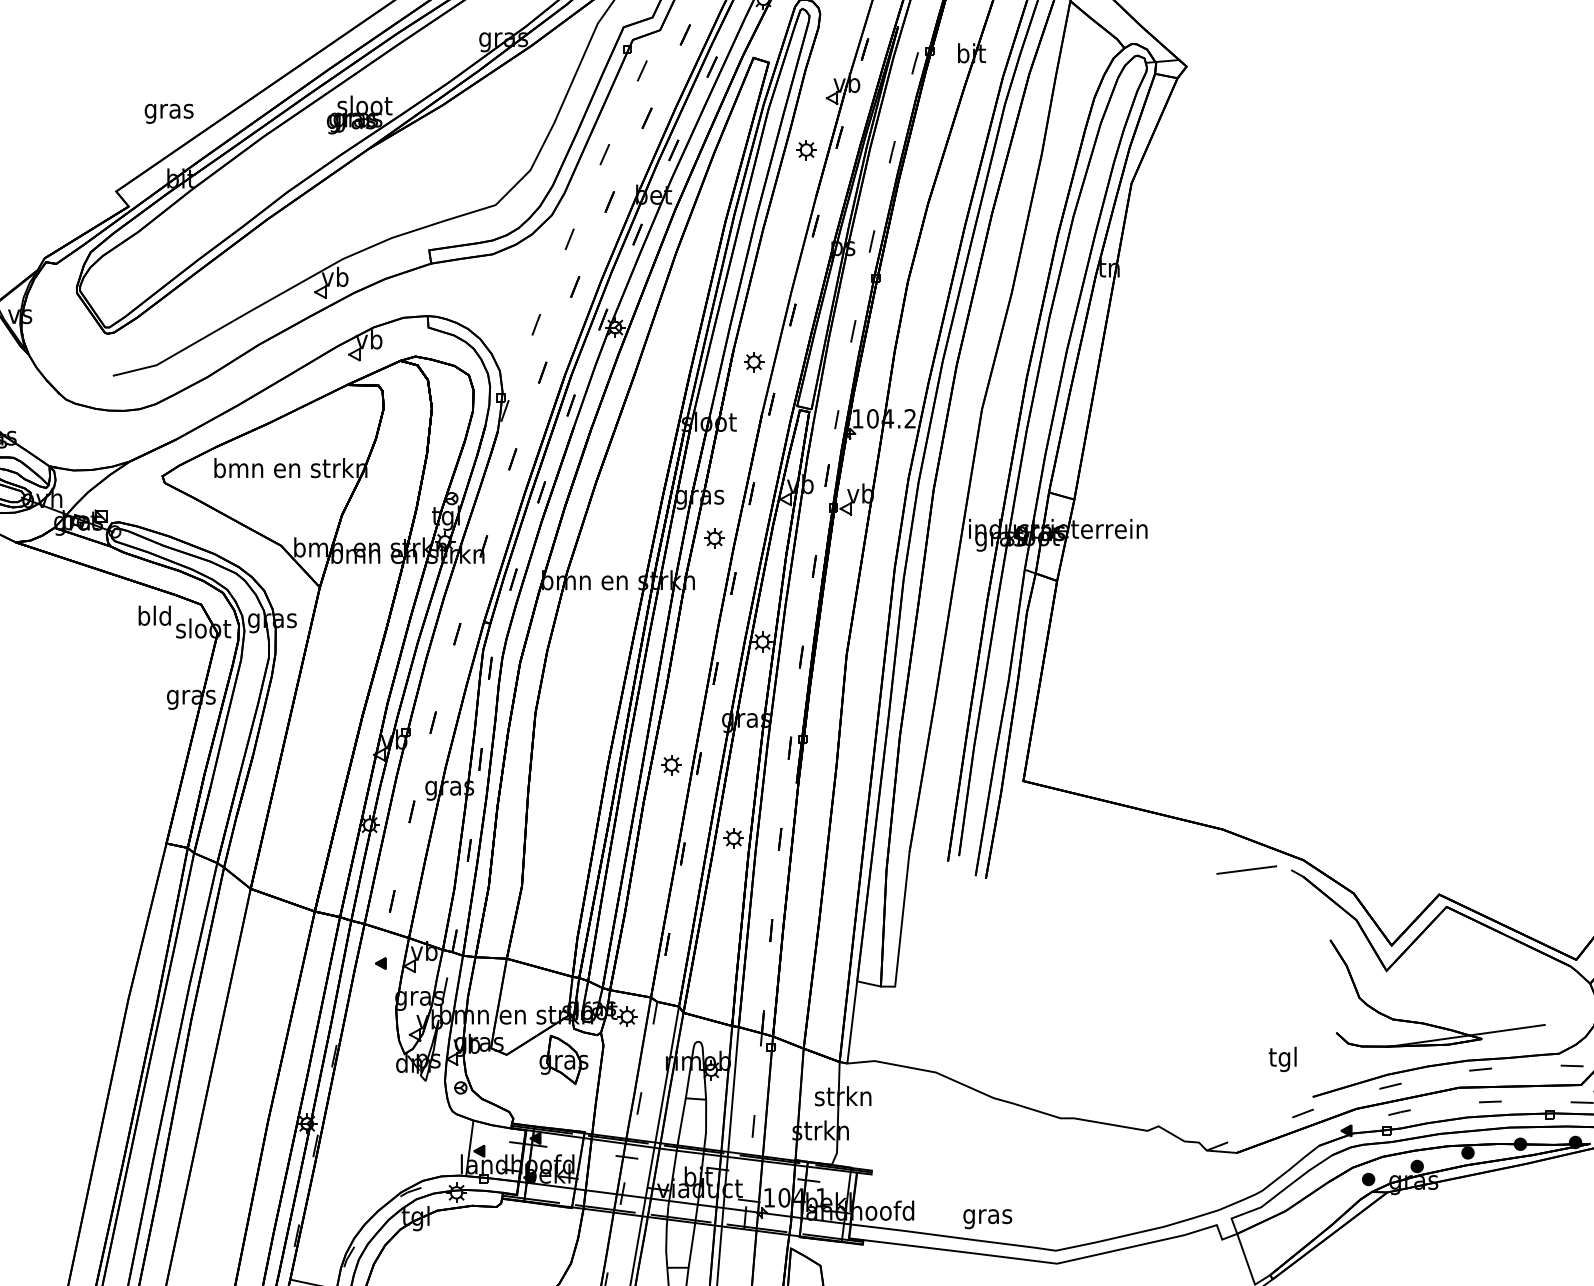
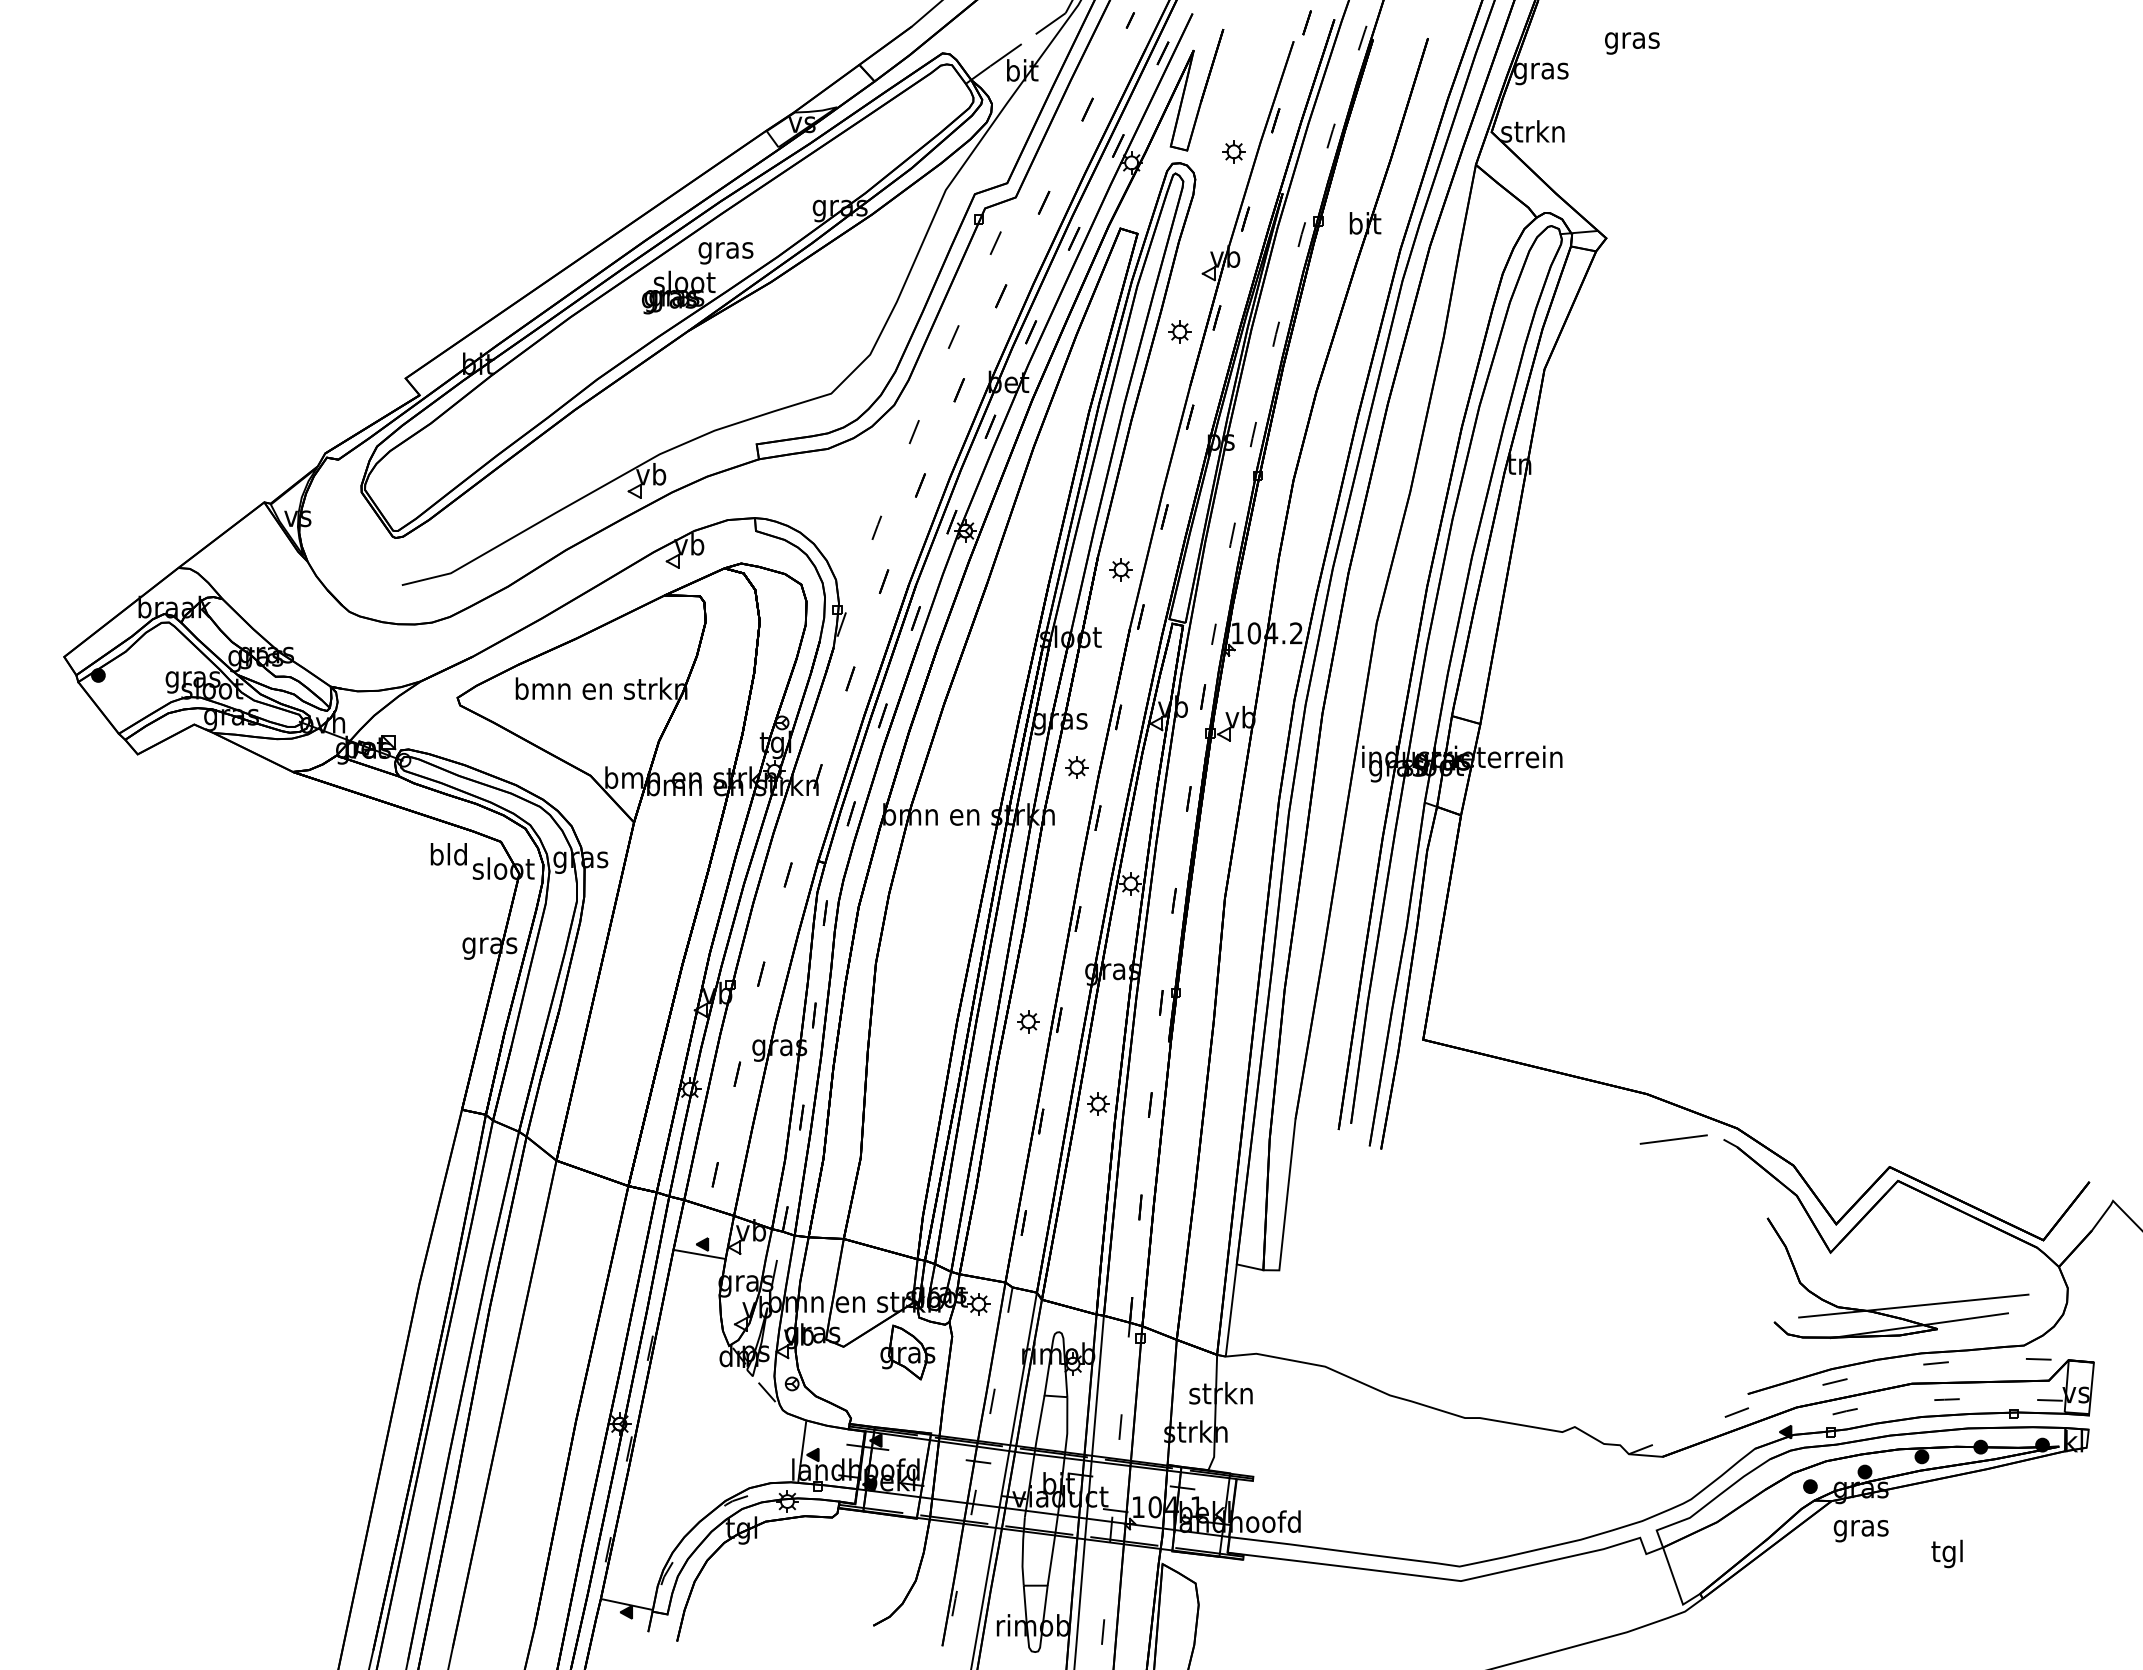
text: (168, 114) -> (725, 253), moved
line: (378, 972) -> (699, 1254), added
line: (1460, 1018) -> (1913, 1305), added
text: (1282, 1059) -> (1946, 1553), moved
line: (437, 1093) -> (765, 1390), added
text: (987, 1219) -> (1860, 1531), moved

